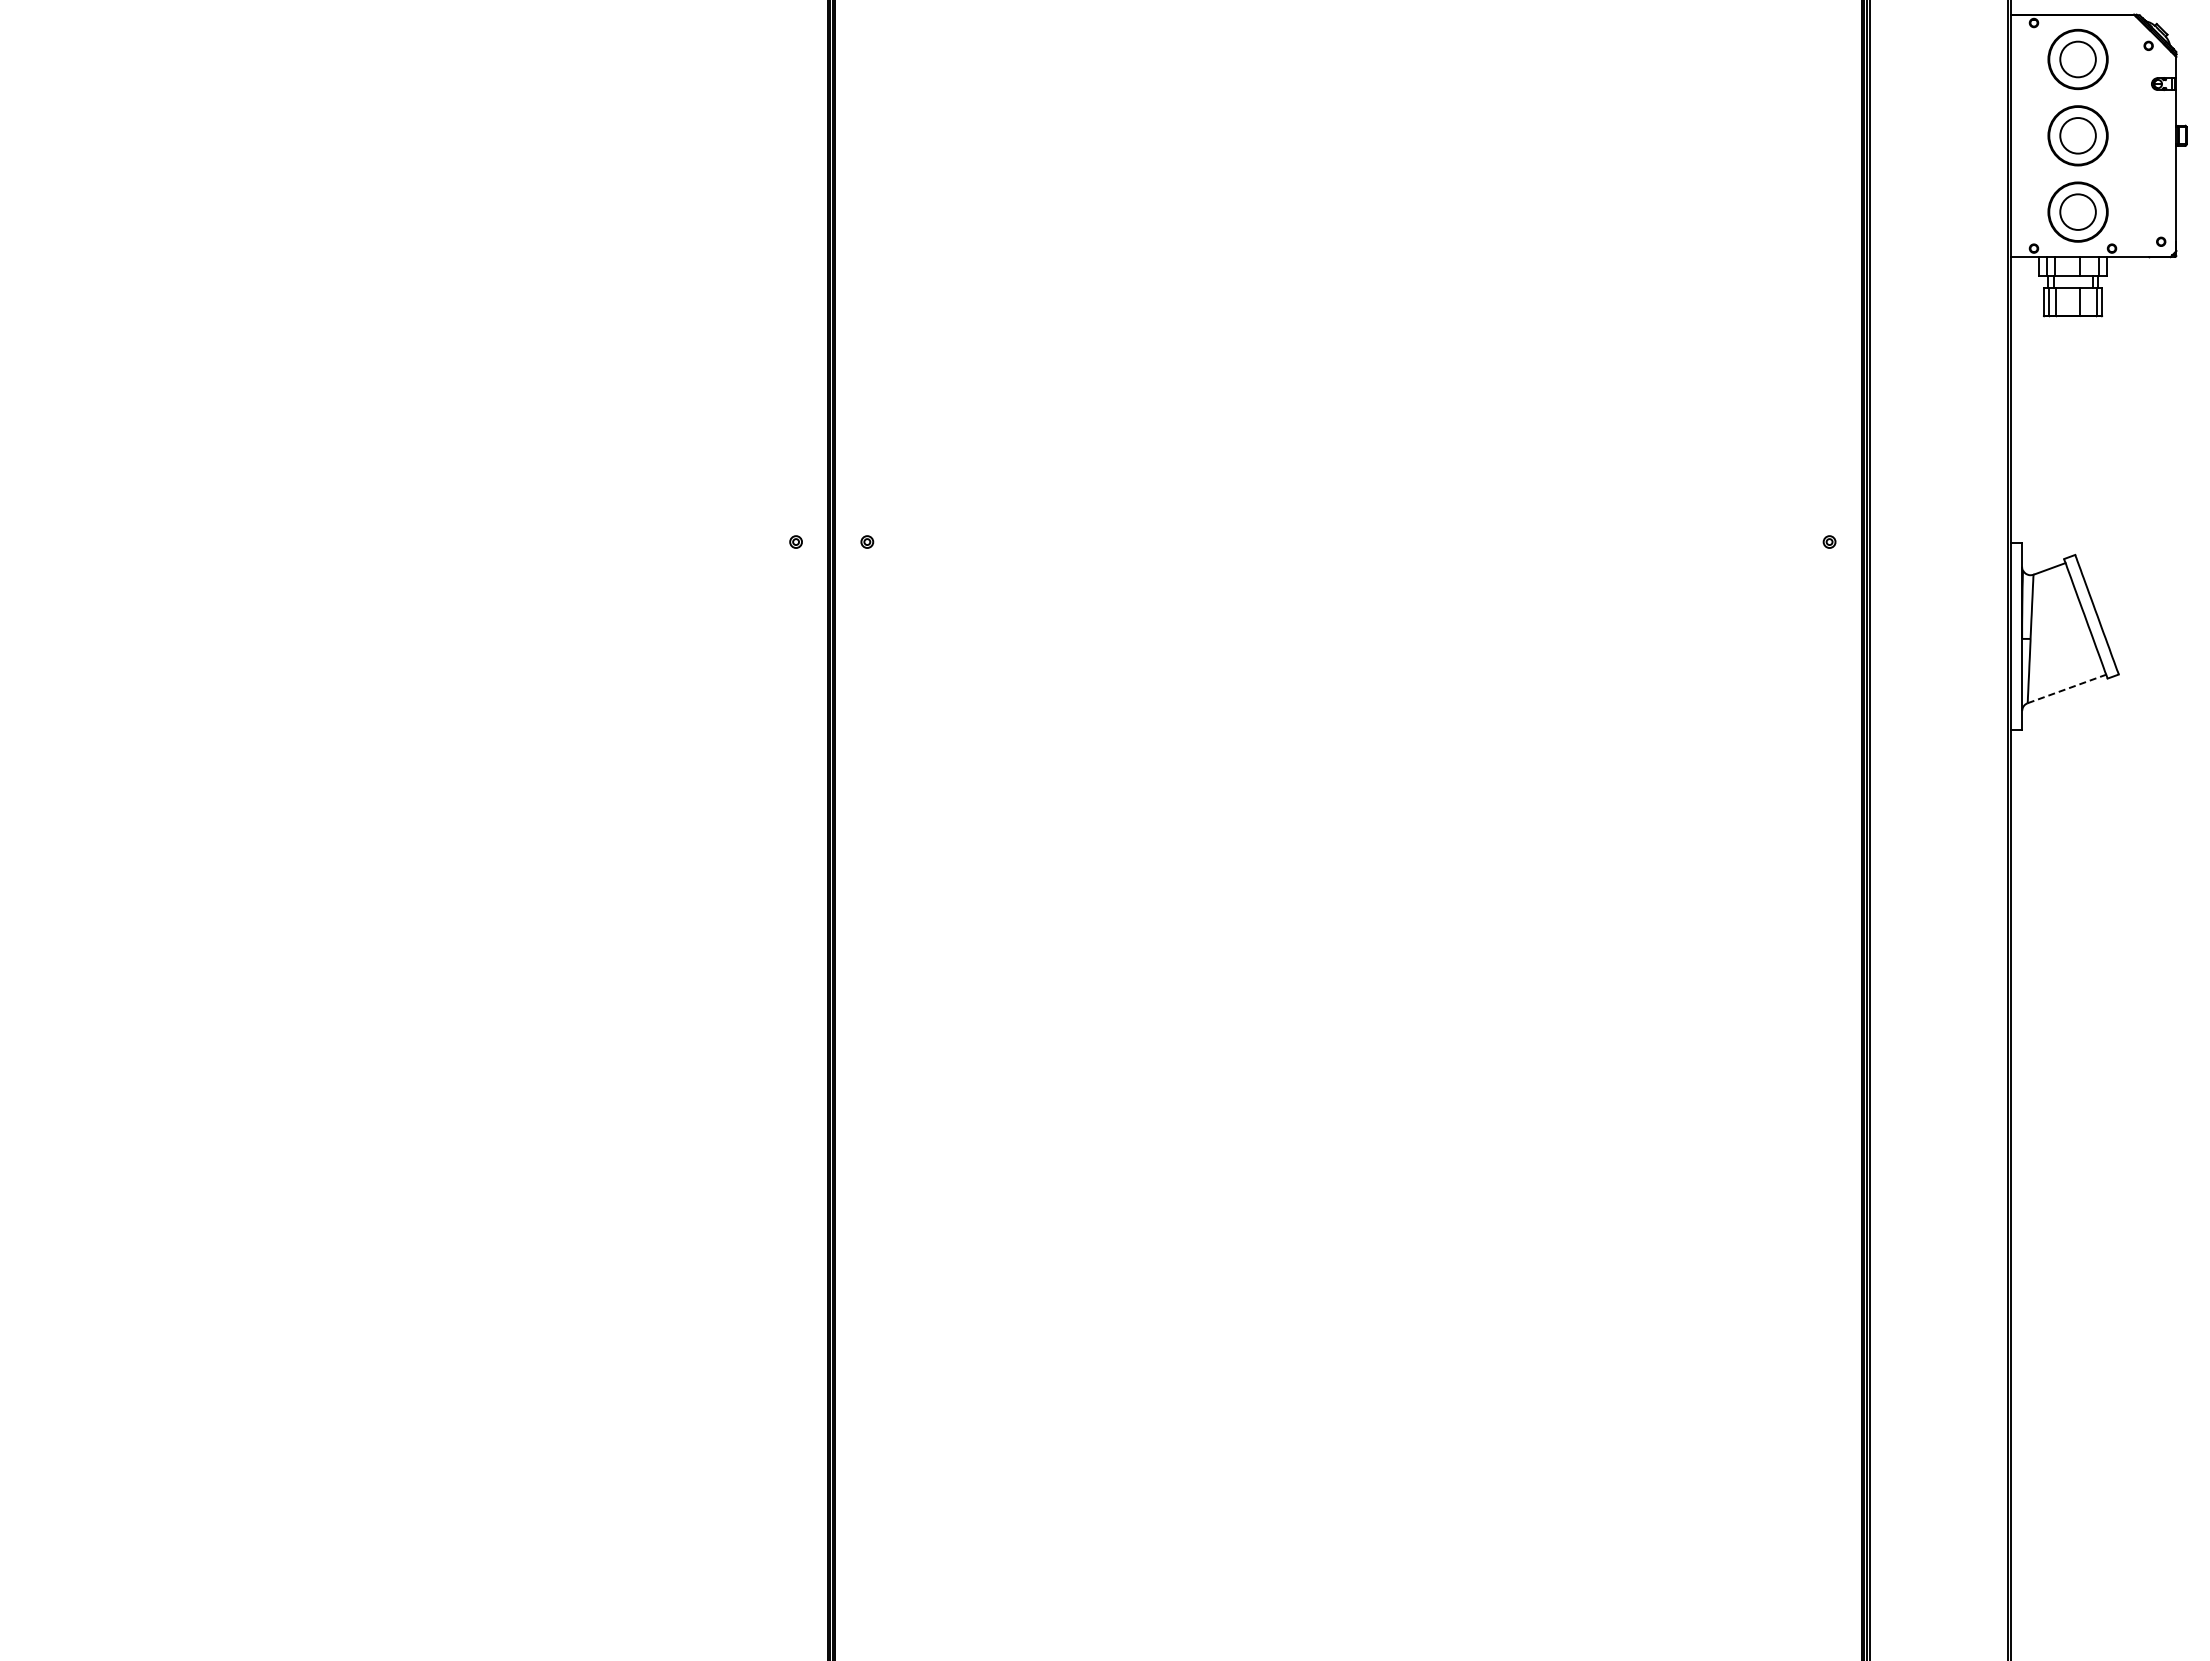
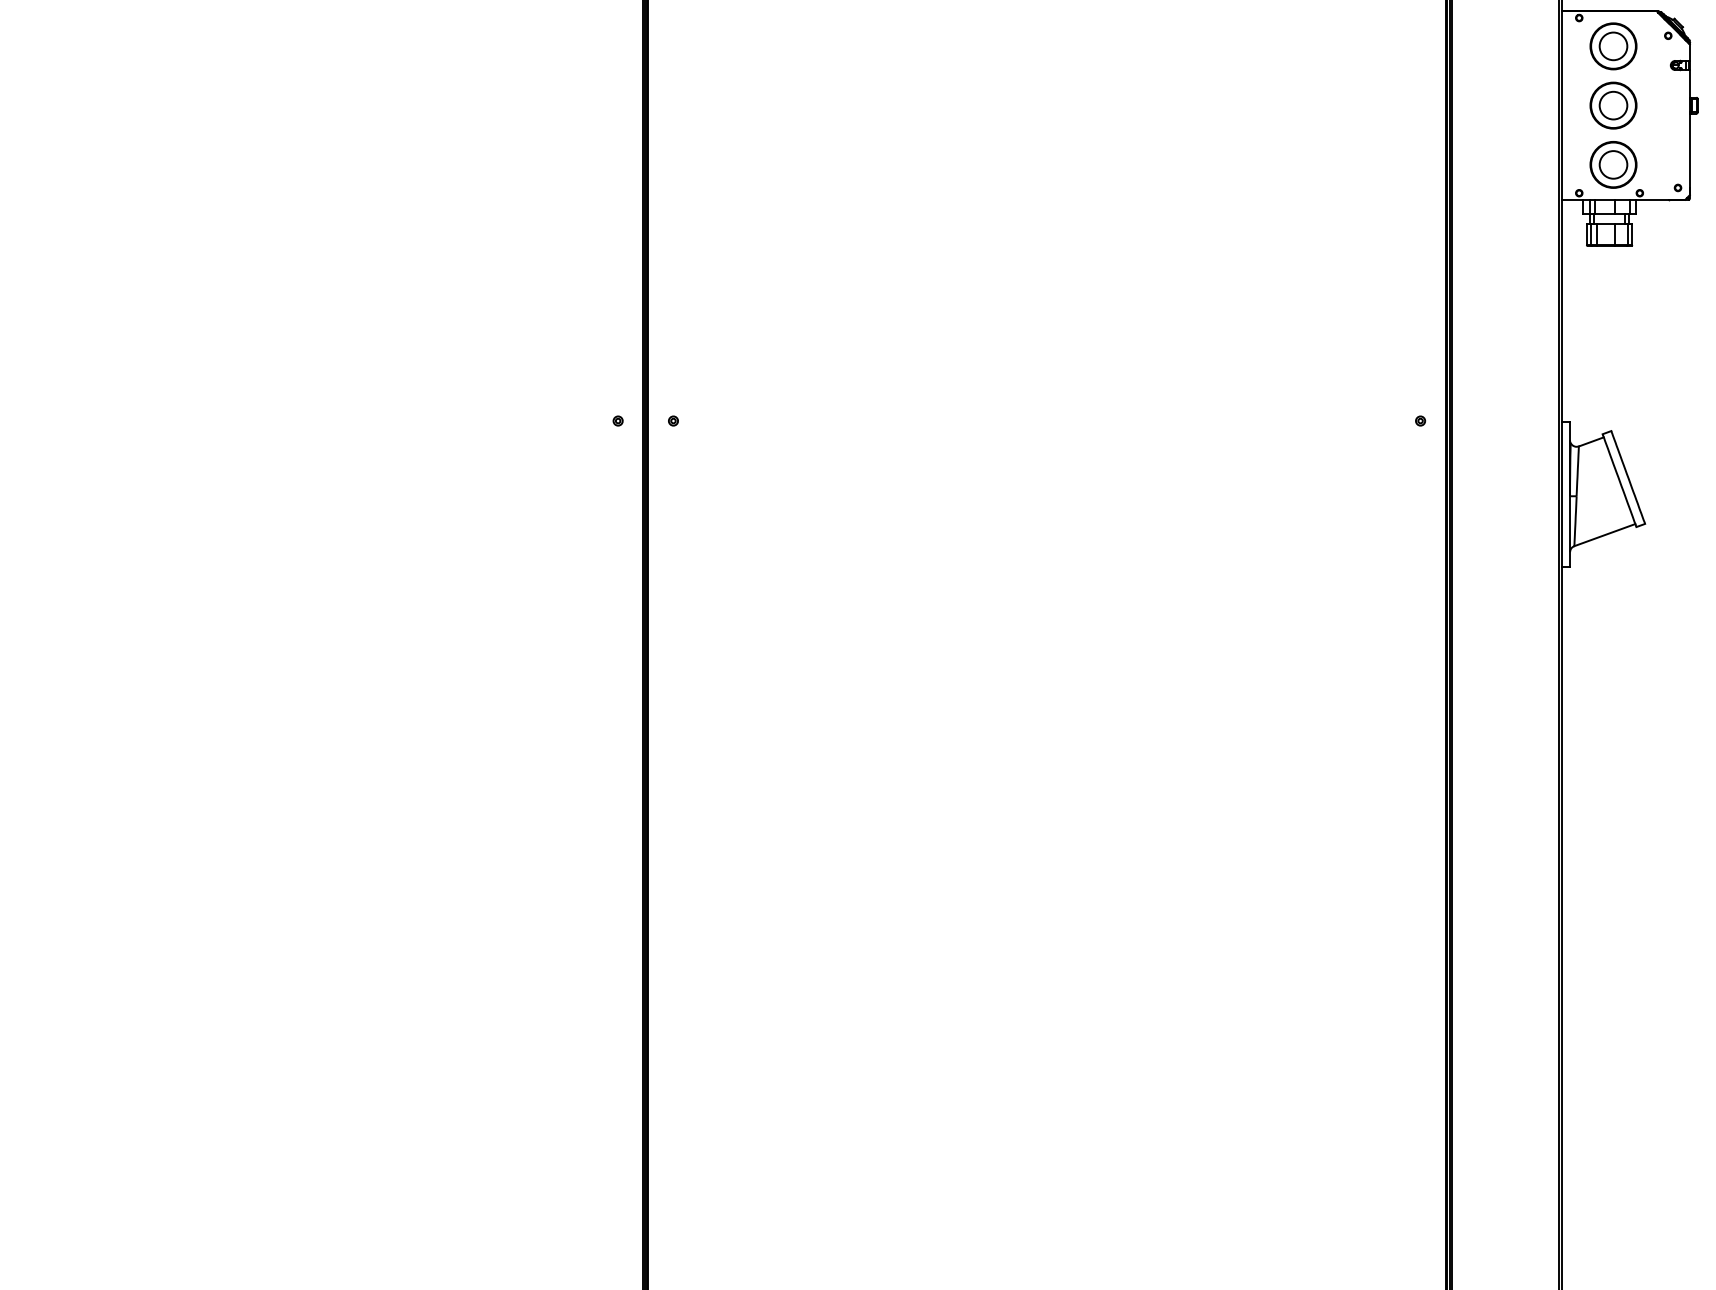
line: (2066, 688) -> (1604, 534), dashed -> solid

